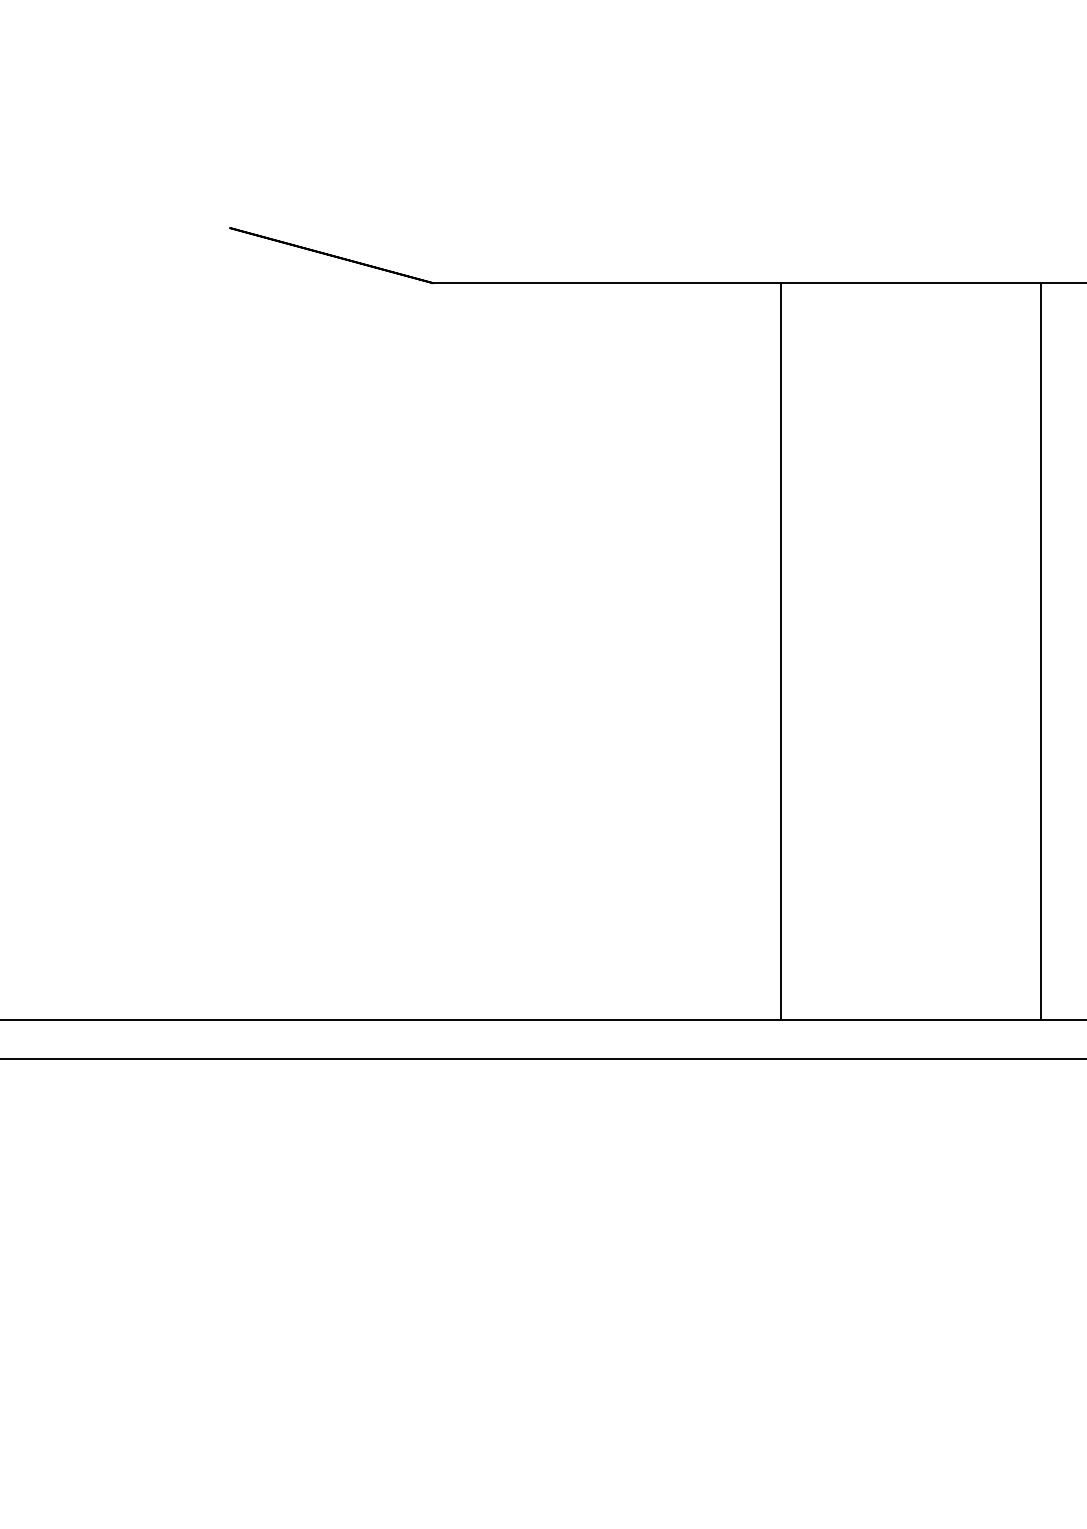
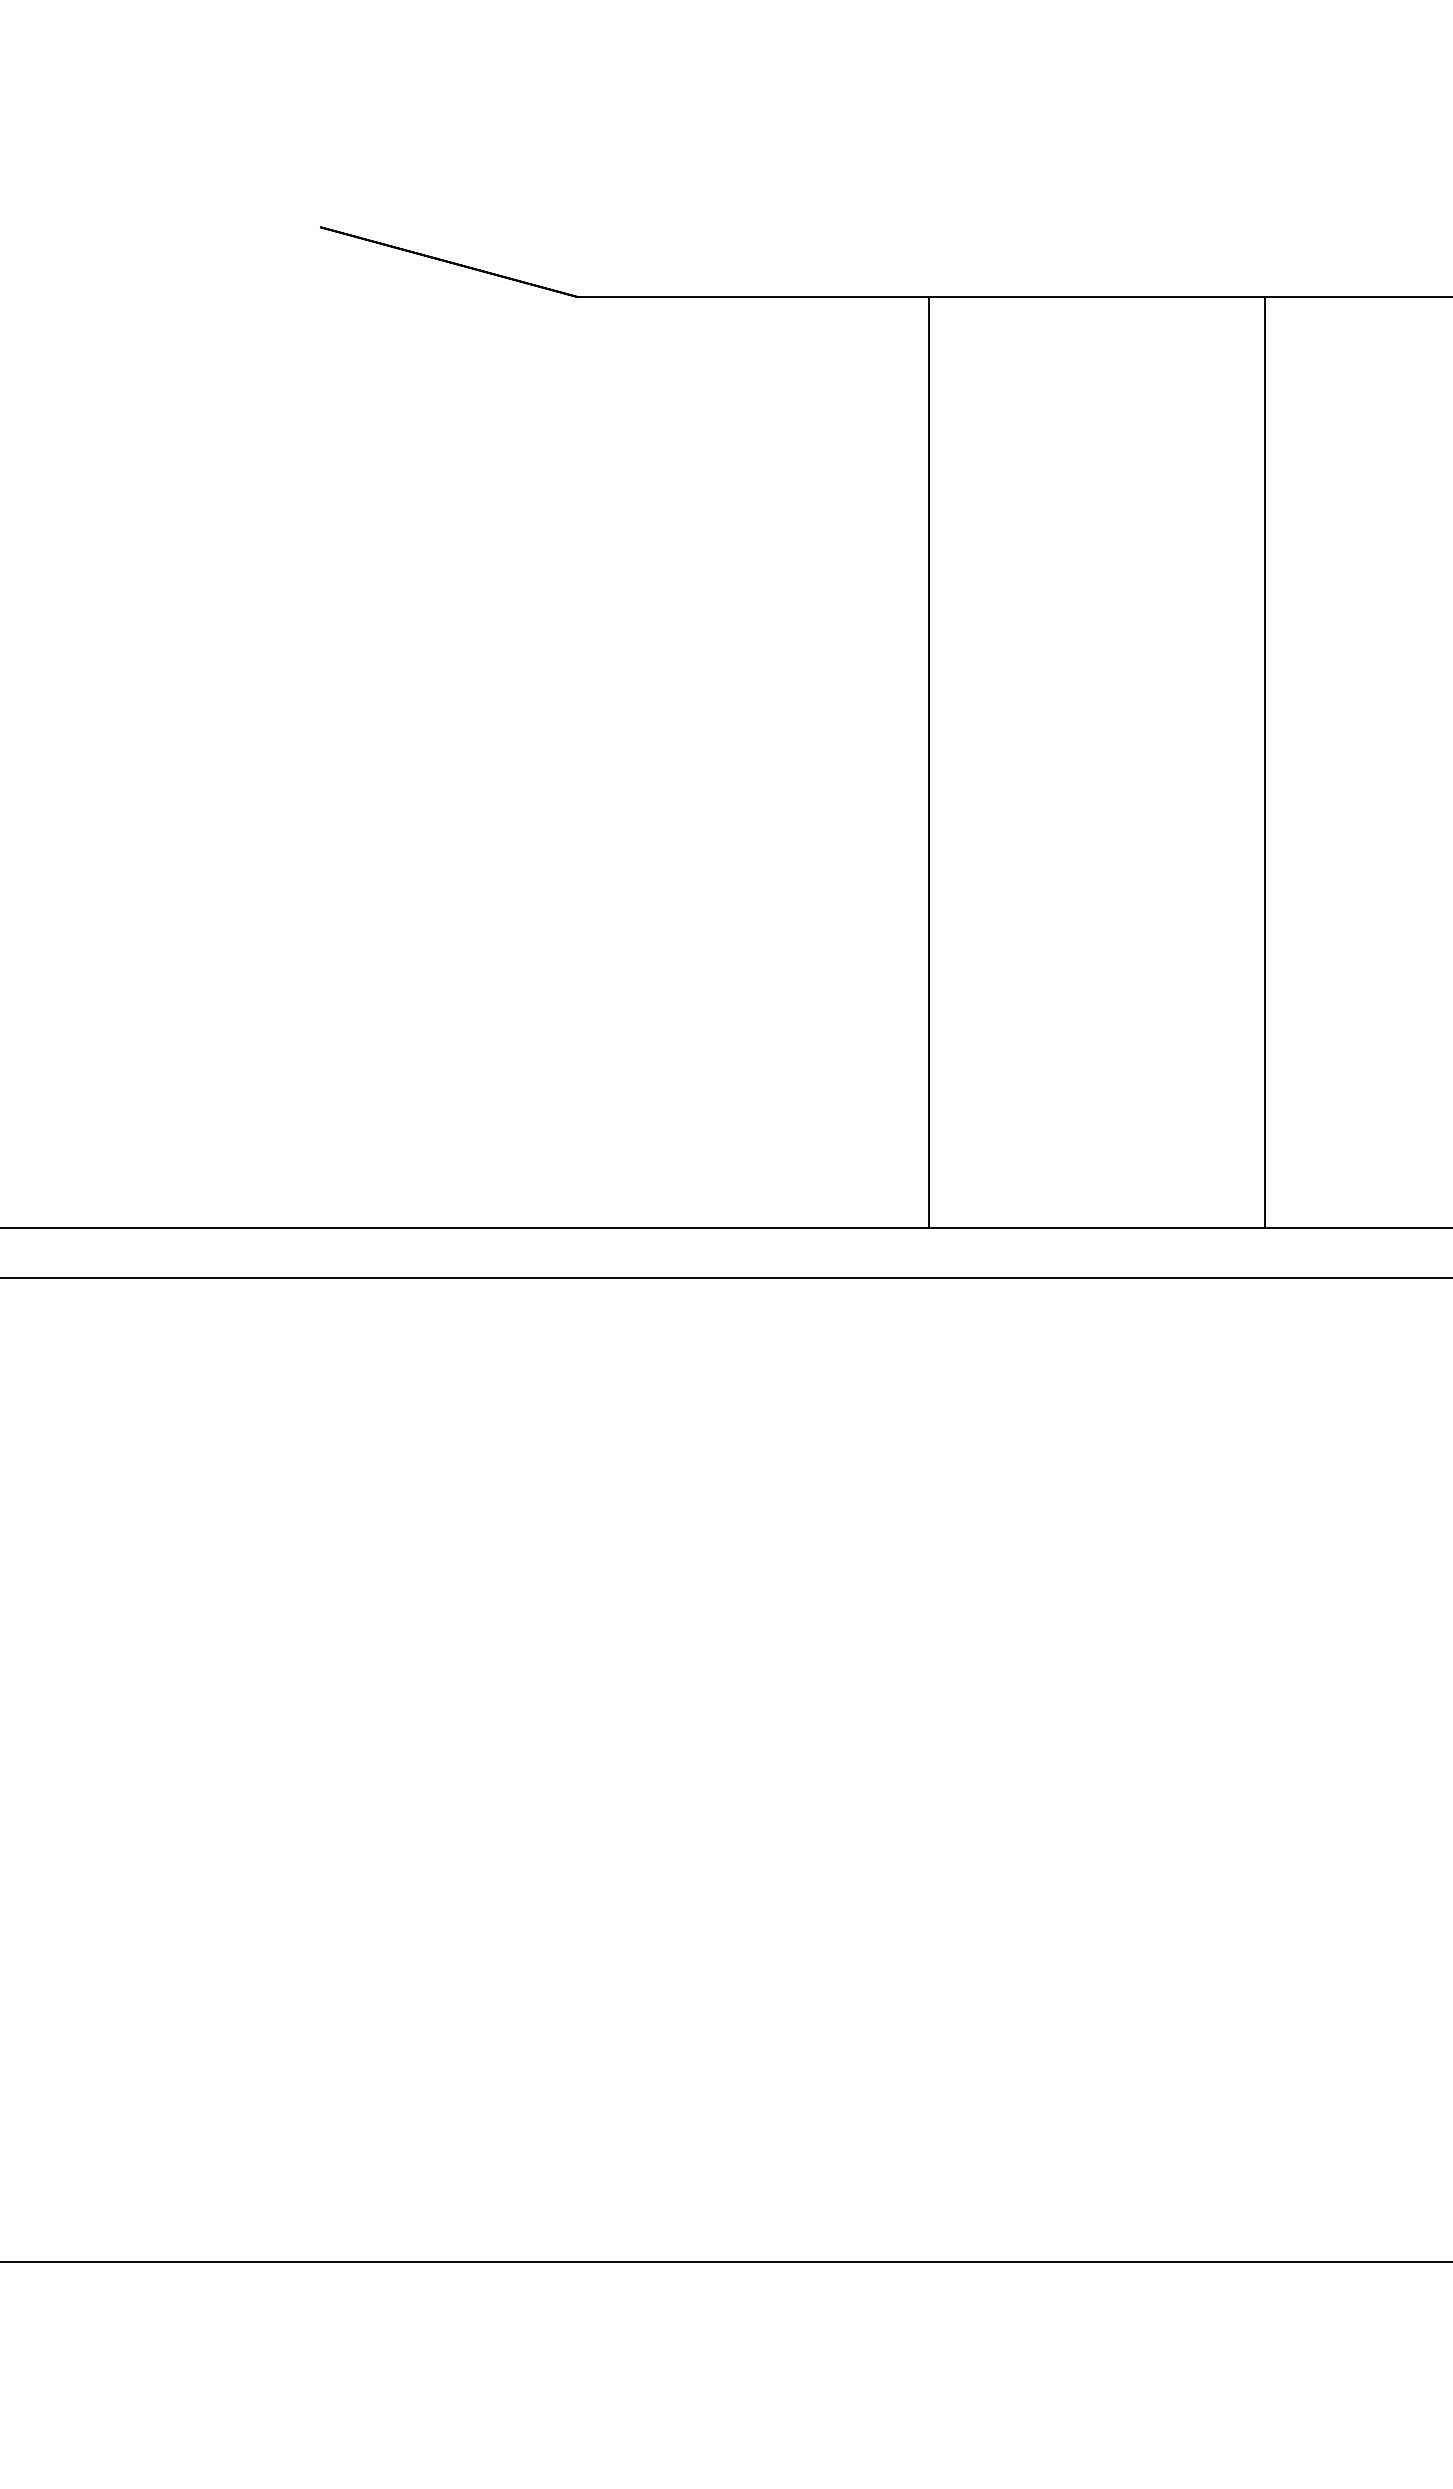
line: (780, 651) -> (928, 762), moved
line: (1041, 651) -> (1265, 762), moved

